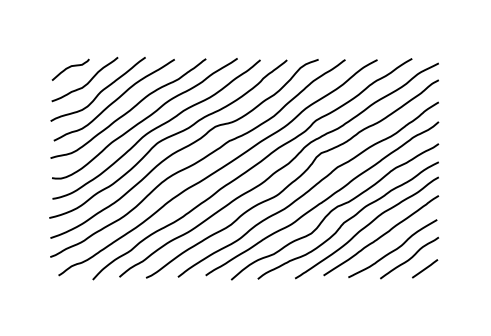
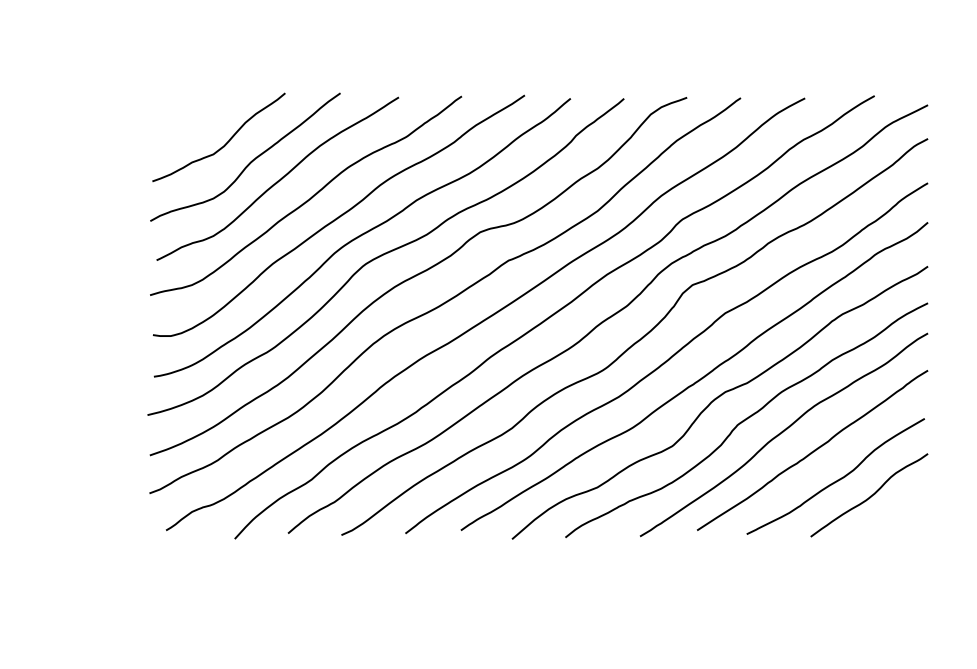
curve: (69, 68) -> (188, 115), removed
line: (425, 268) -> (901, 516), removed

